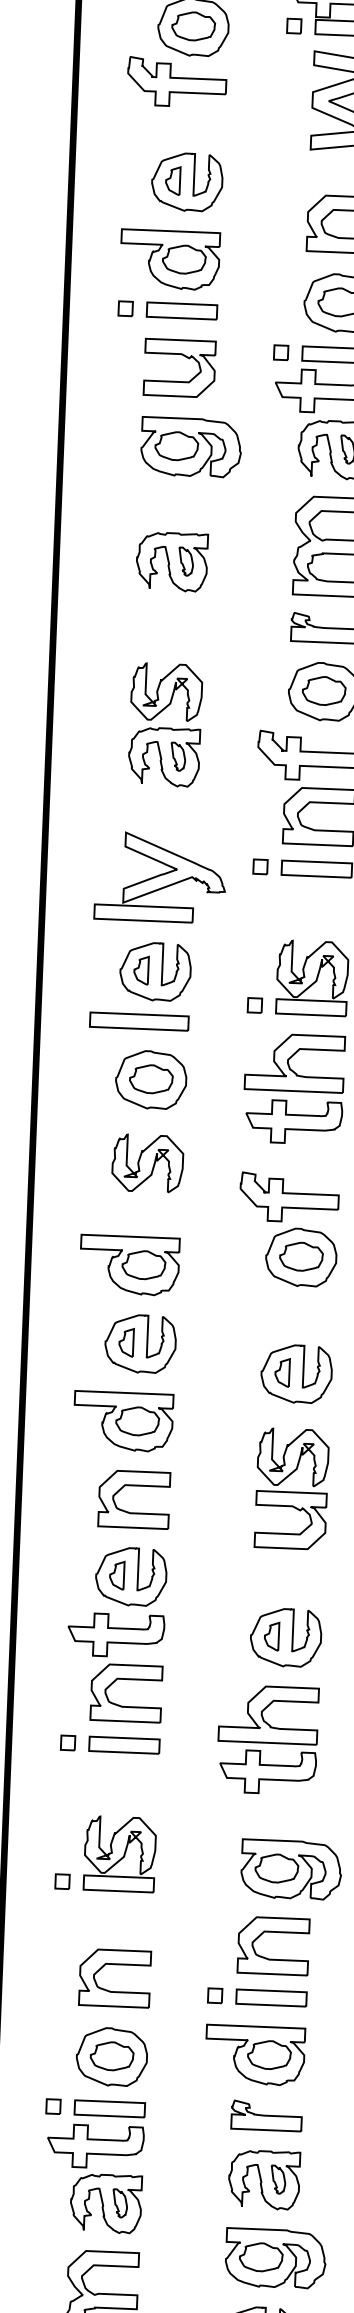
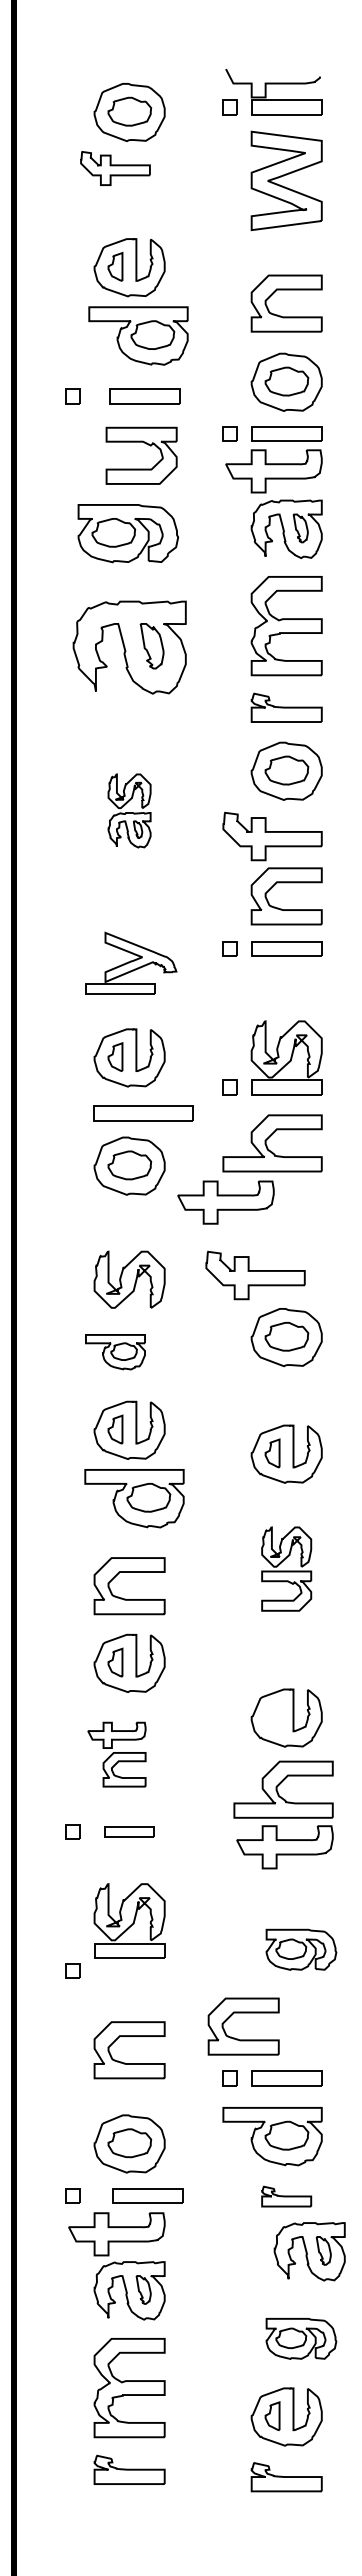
part: (177, 82) -> (115, 168), size x0.7
part: (169, 259) -> (138, 335), moved
part: (181, 310) -> (144, 396), moved
part: (185, 357) -> (146, 444), moved
part: (191, 447) -> (128, 533), moved
part: (171, 561) -> (129, 647), size x1.6
part: (165, 724) -> (129, 810), size x0.6
part: (160, 876) -> (130, 962), size x0.7
part: (139, 1021) -> (143, 1113), moved
part: (293, 1122) -> (225, 1202), moved
part: (147, 1163) -> (129, 1279), moved
part: (289, 1197) -> (255, 1275), moved
part: (129, 1264) -> (115, 1351), size x0.6
part: (123, 1421) -> (134, 1498), moved
part: (291, 1488) -> (286, 1568), size x0.7
part: (271, 1636) -> (272, 1717), removed
part: (114, 1667) -> (116, 1754), size x0.6
part: (267, 1739) -> (283, 1814), moved
part: (124, 1744) -> (129, 1831), size x0.7
part: (119, 1853) -> (129, 1920), moved
part: (291, 1869) -> (301, 1949), size x0.7
part: (273, 1932) -> (243, 2013), moved
part: (110, 1990) -> (125, 2062), moved
part: (109, 2108) -> (147, 2195), moved
part: (266, 2115) -> (286, 2196), size x0.7
part: (263, 2179) -> (309, 2251), moved
part: (275, 2258) -> (301, 2338), size x0.7

